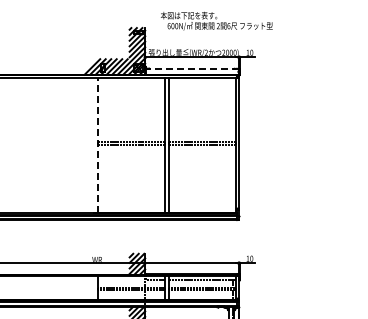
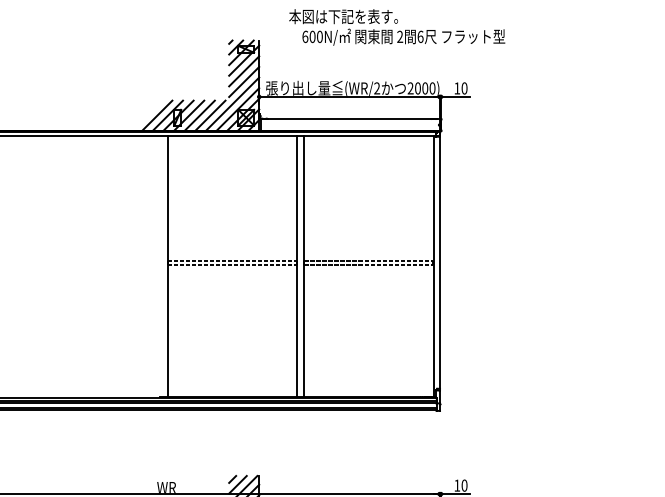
line: (192, 68) -> (350, 118), dashed -> solid
line: (97, 145) -> (167, 267), dashed -> solid

